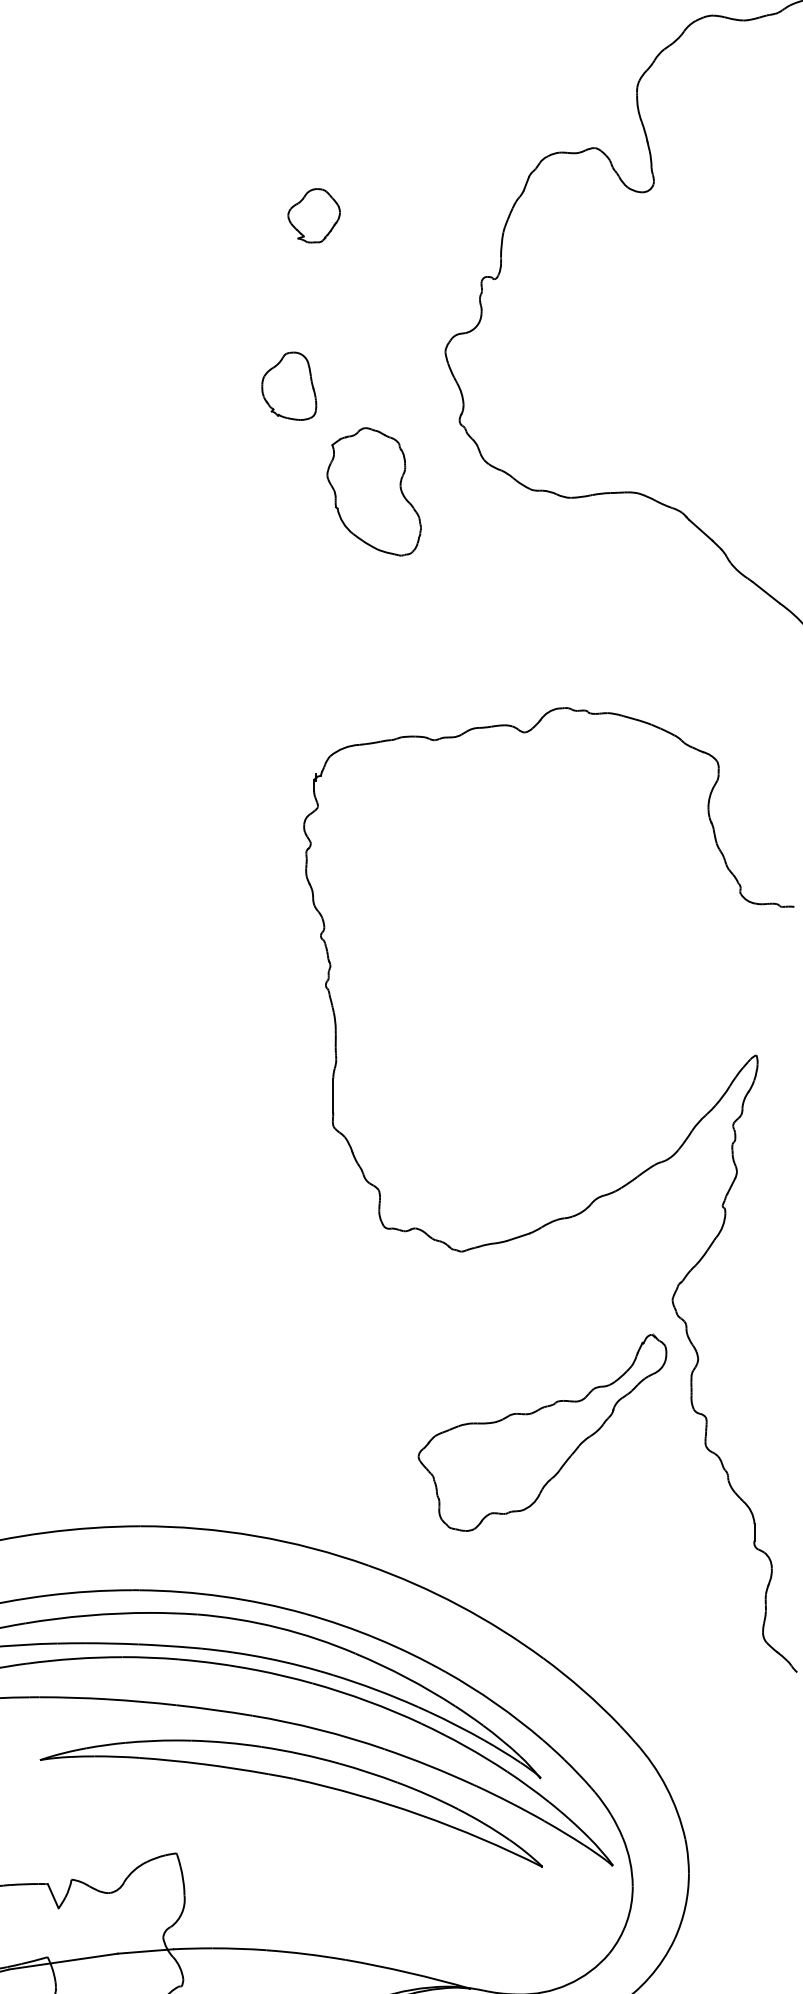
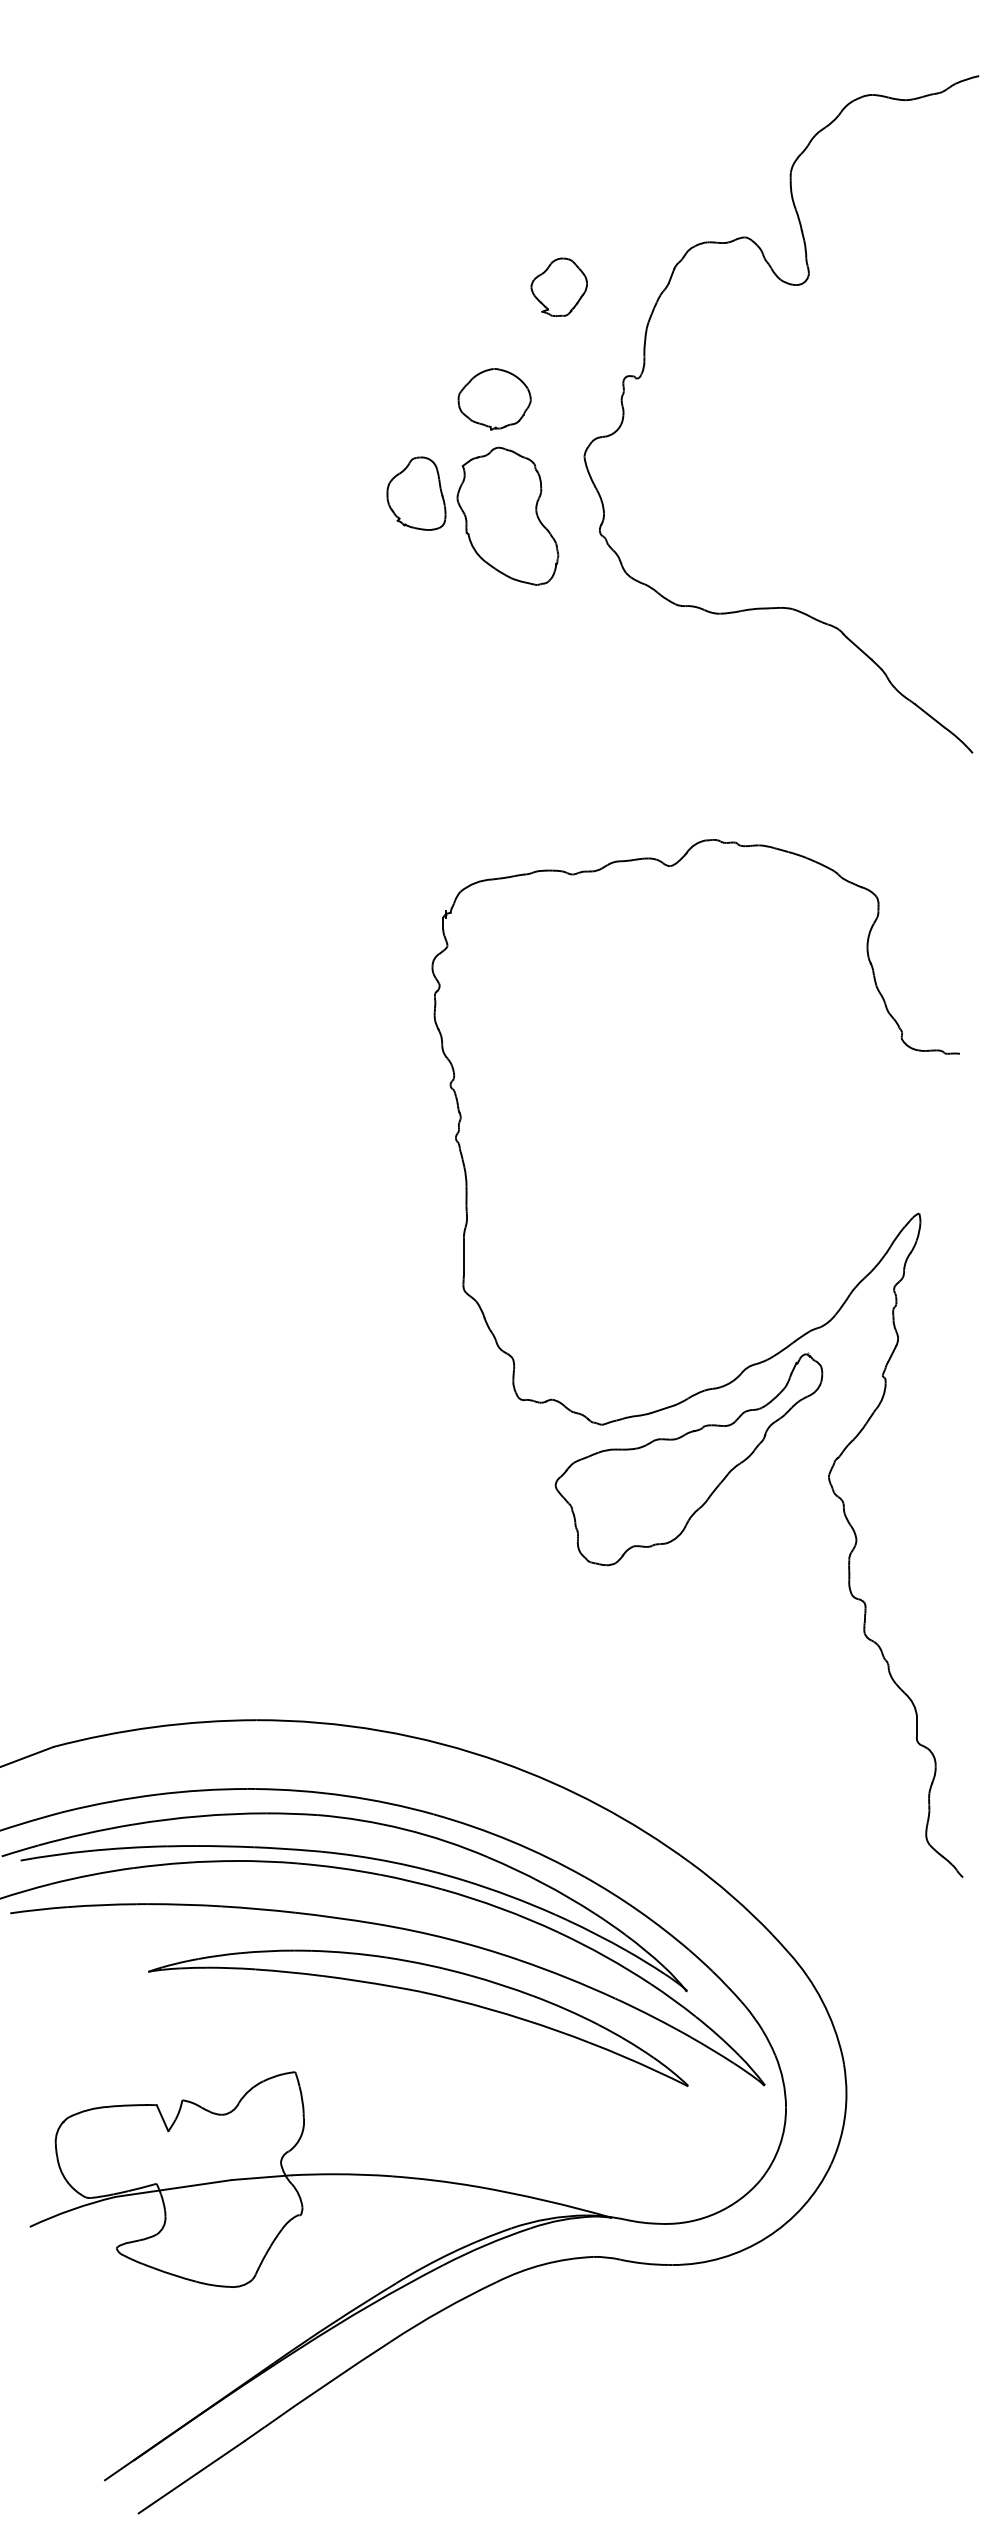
part: (313, 215) -> (558, 286), moved
part: (361, 298) -> (494, 399), added
part: (373, 491) -> (507, 515), moved
part: (542, 1432) -> (688, 1459), moved

